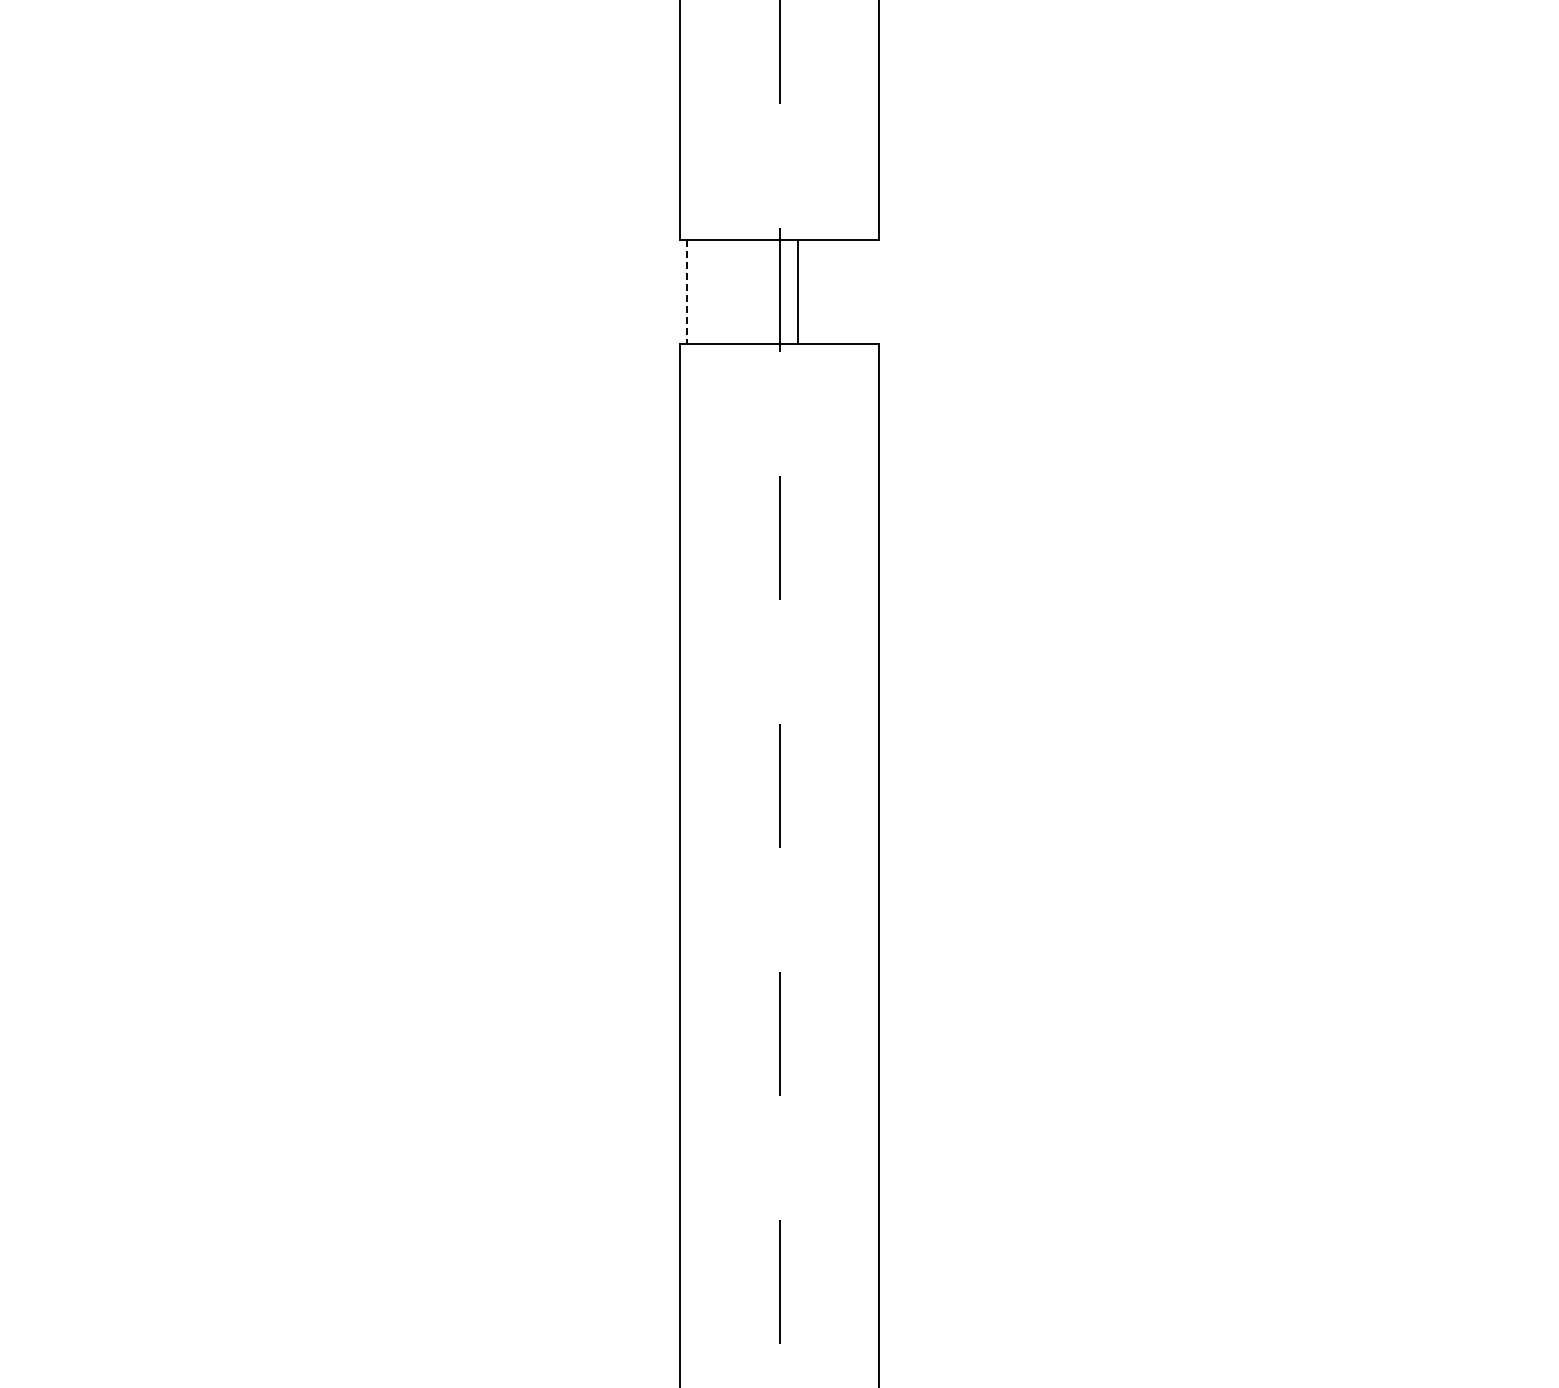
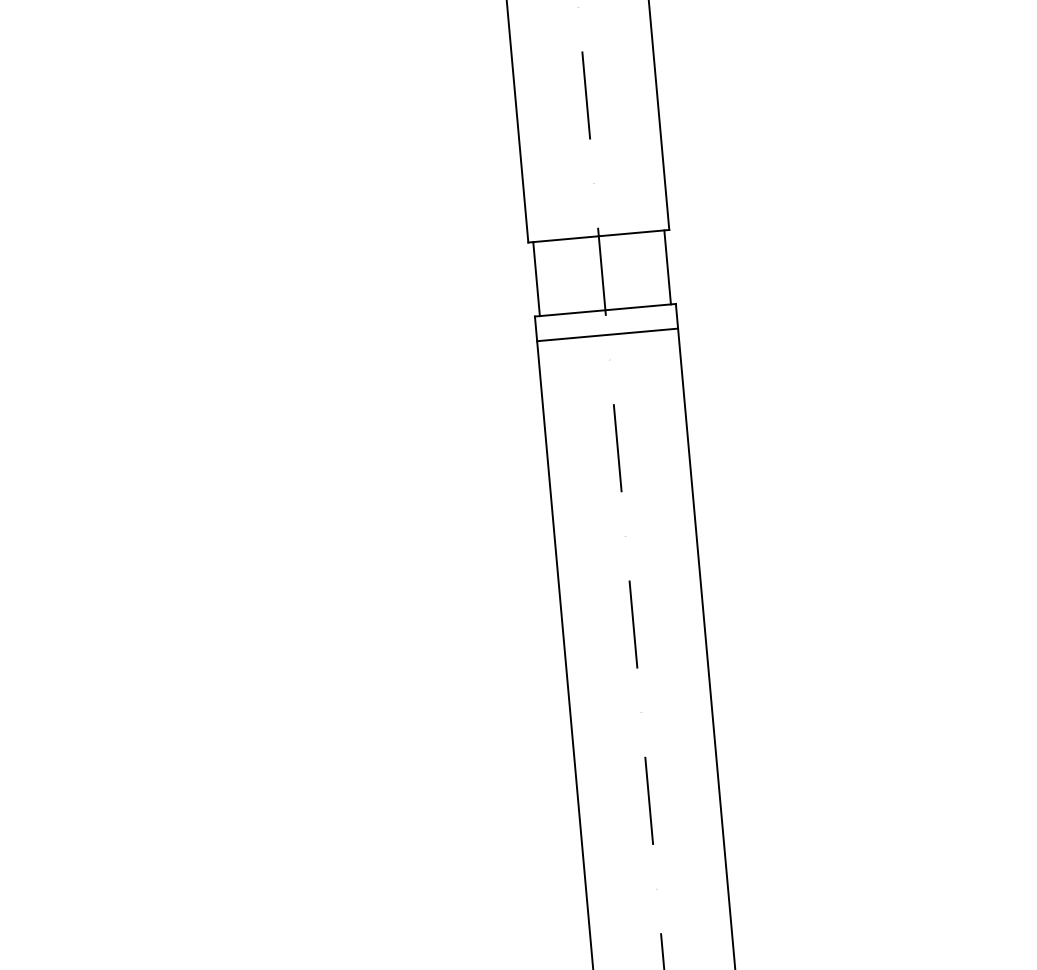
line: (687, 292) -> (536, 279), dashed -> solid
line: (797, 292) -> (667, 267), moved
line: (779, 378) -> (607, 334), added

